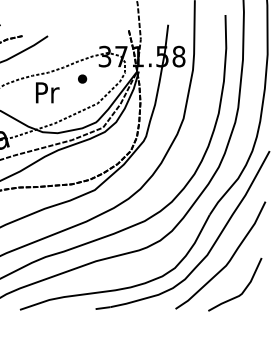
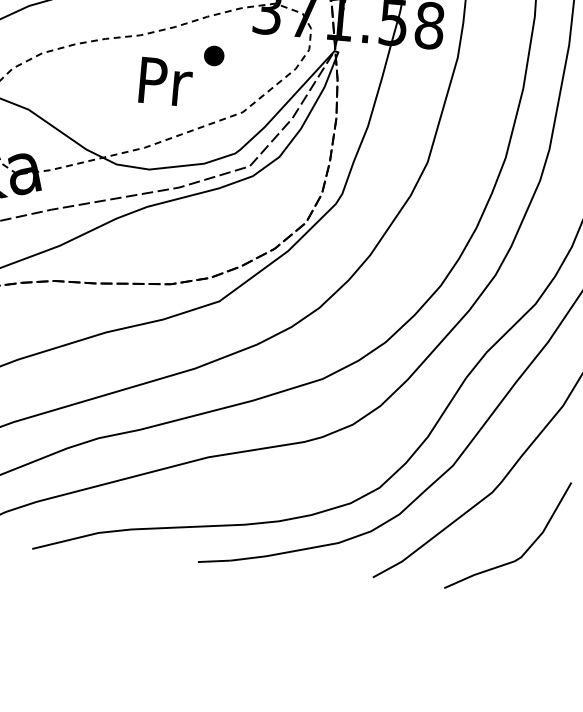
text: (47, 92) -> (165, 81), moved

